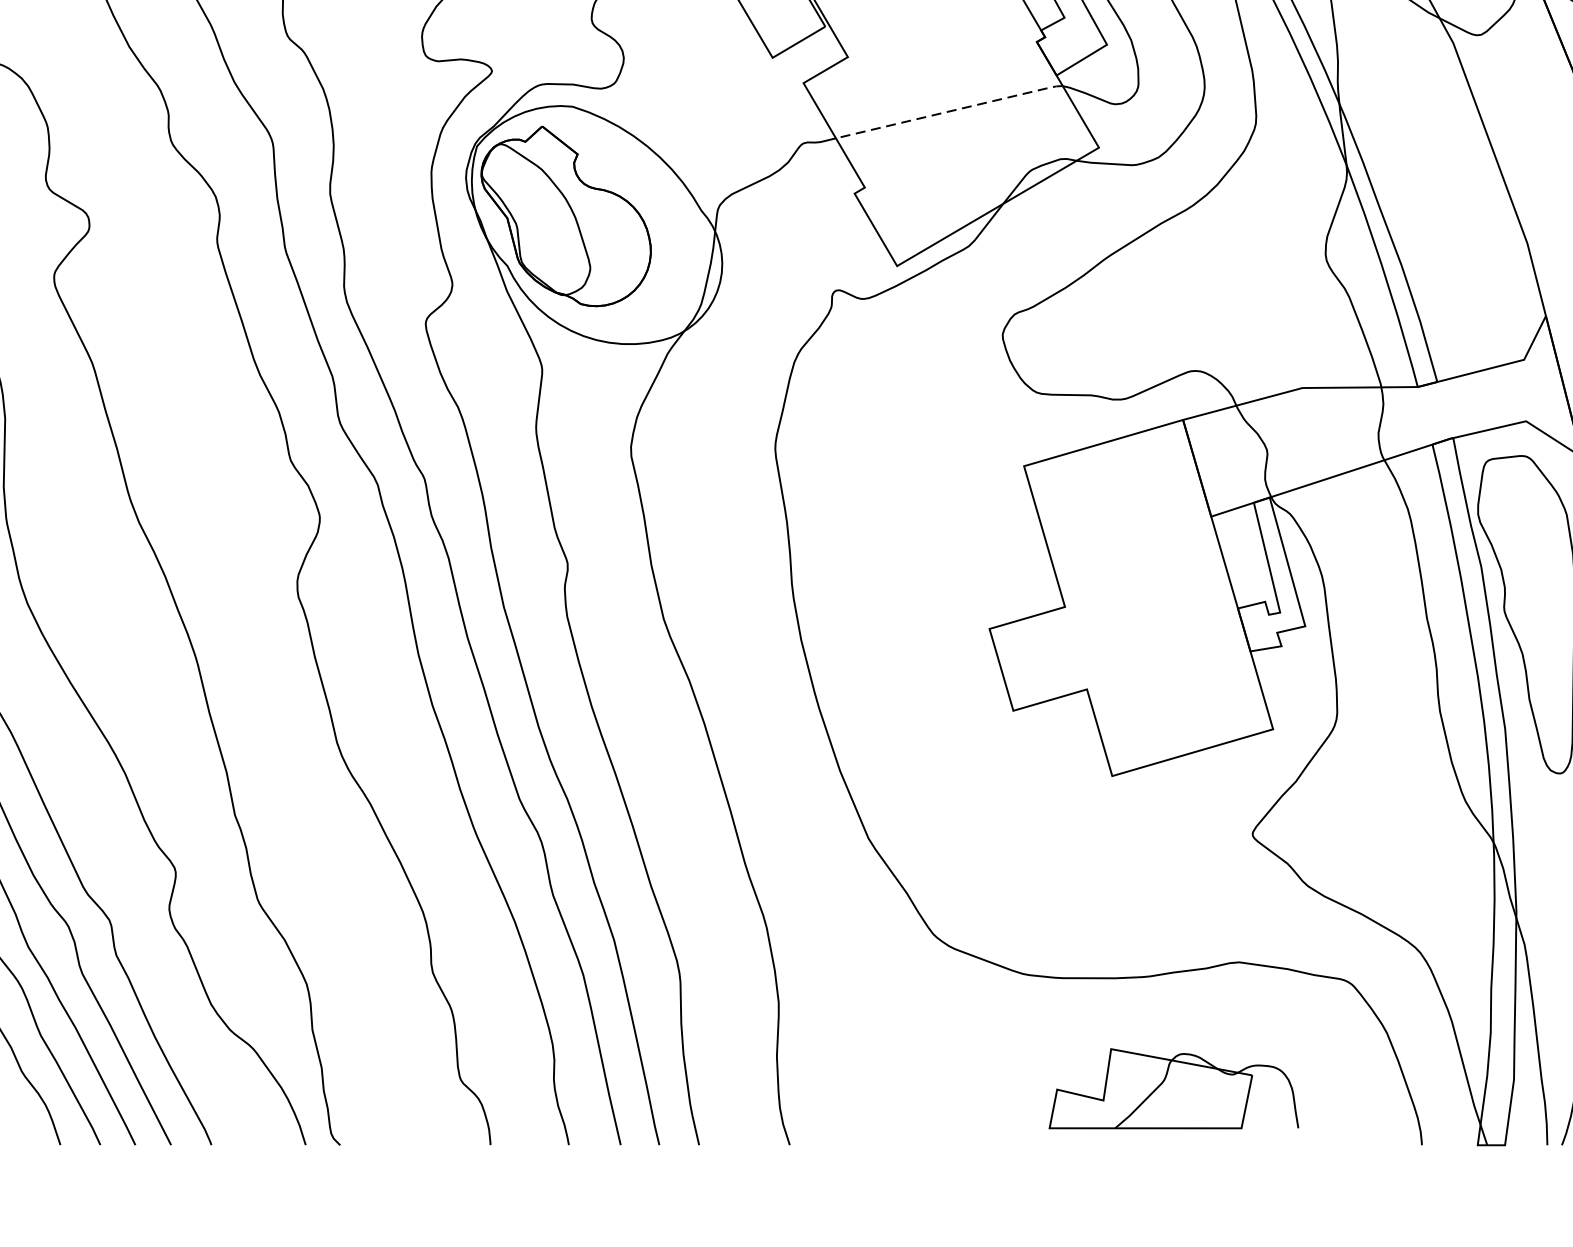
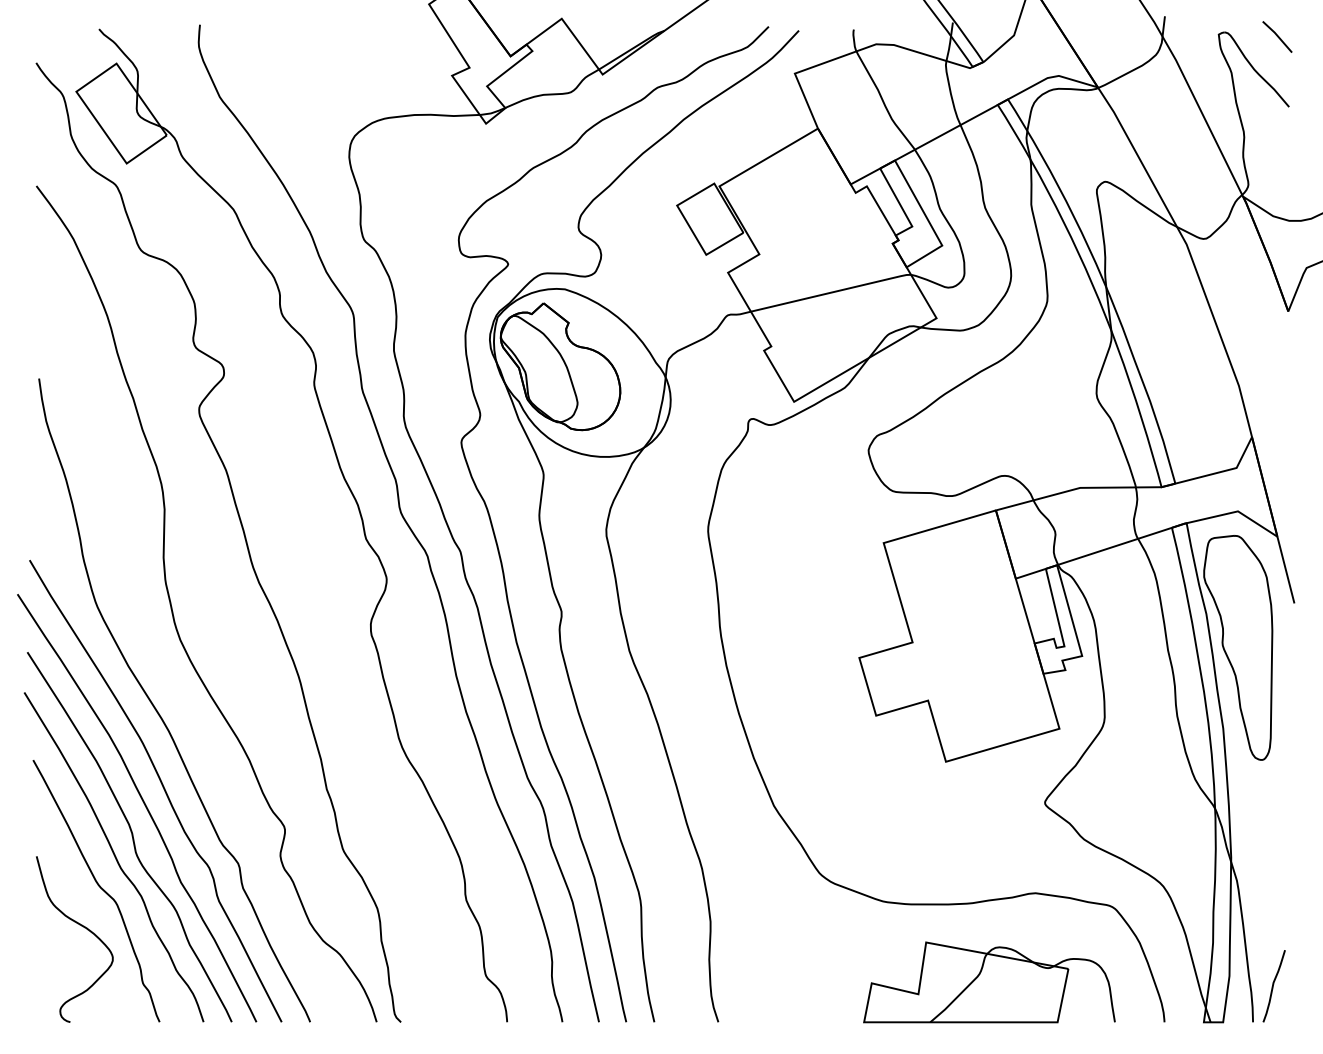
line: (951, 111) -> (832, 292), dashed -> solid
part: (1173, 1088) -> (989, 982), size x1.43

